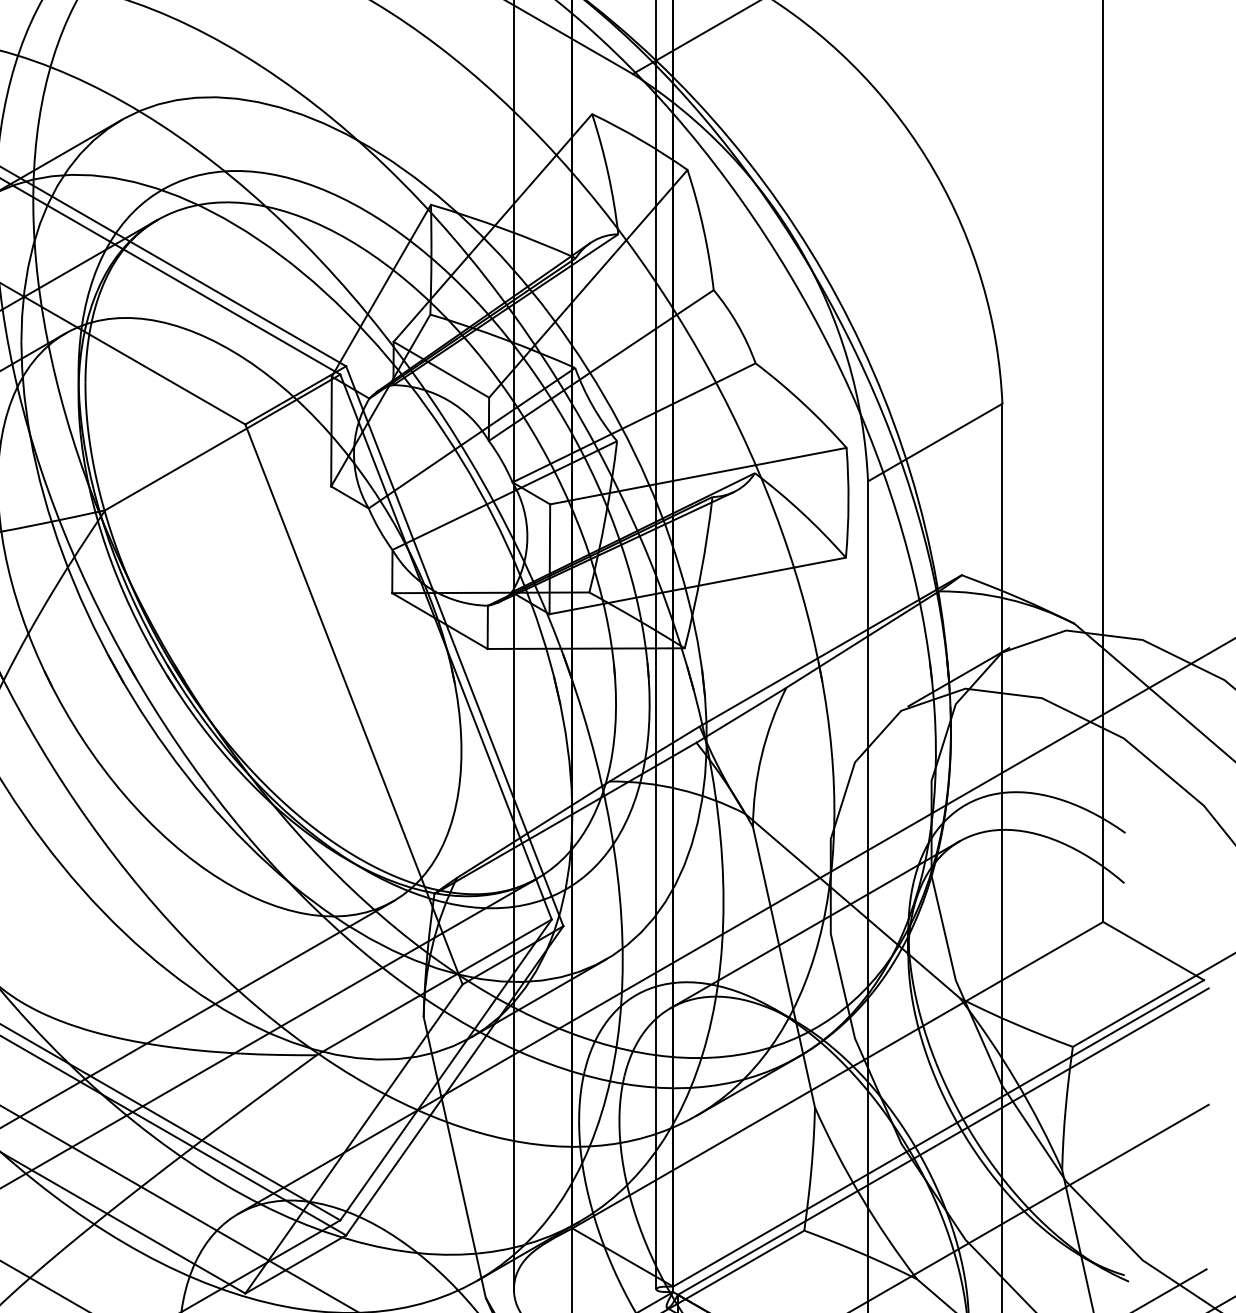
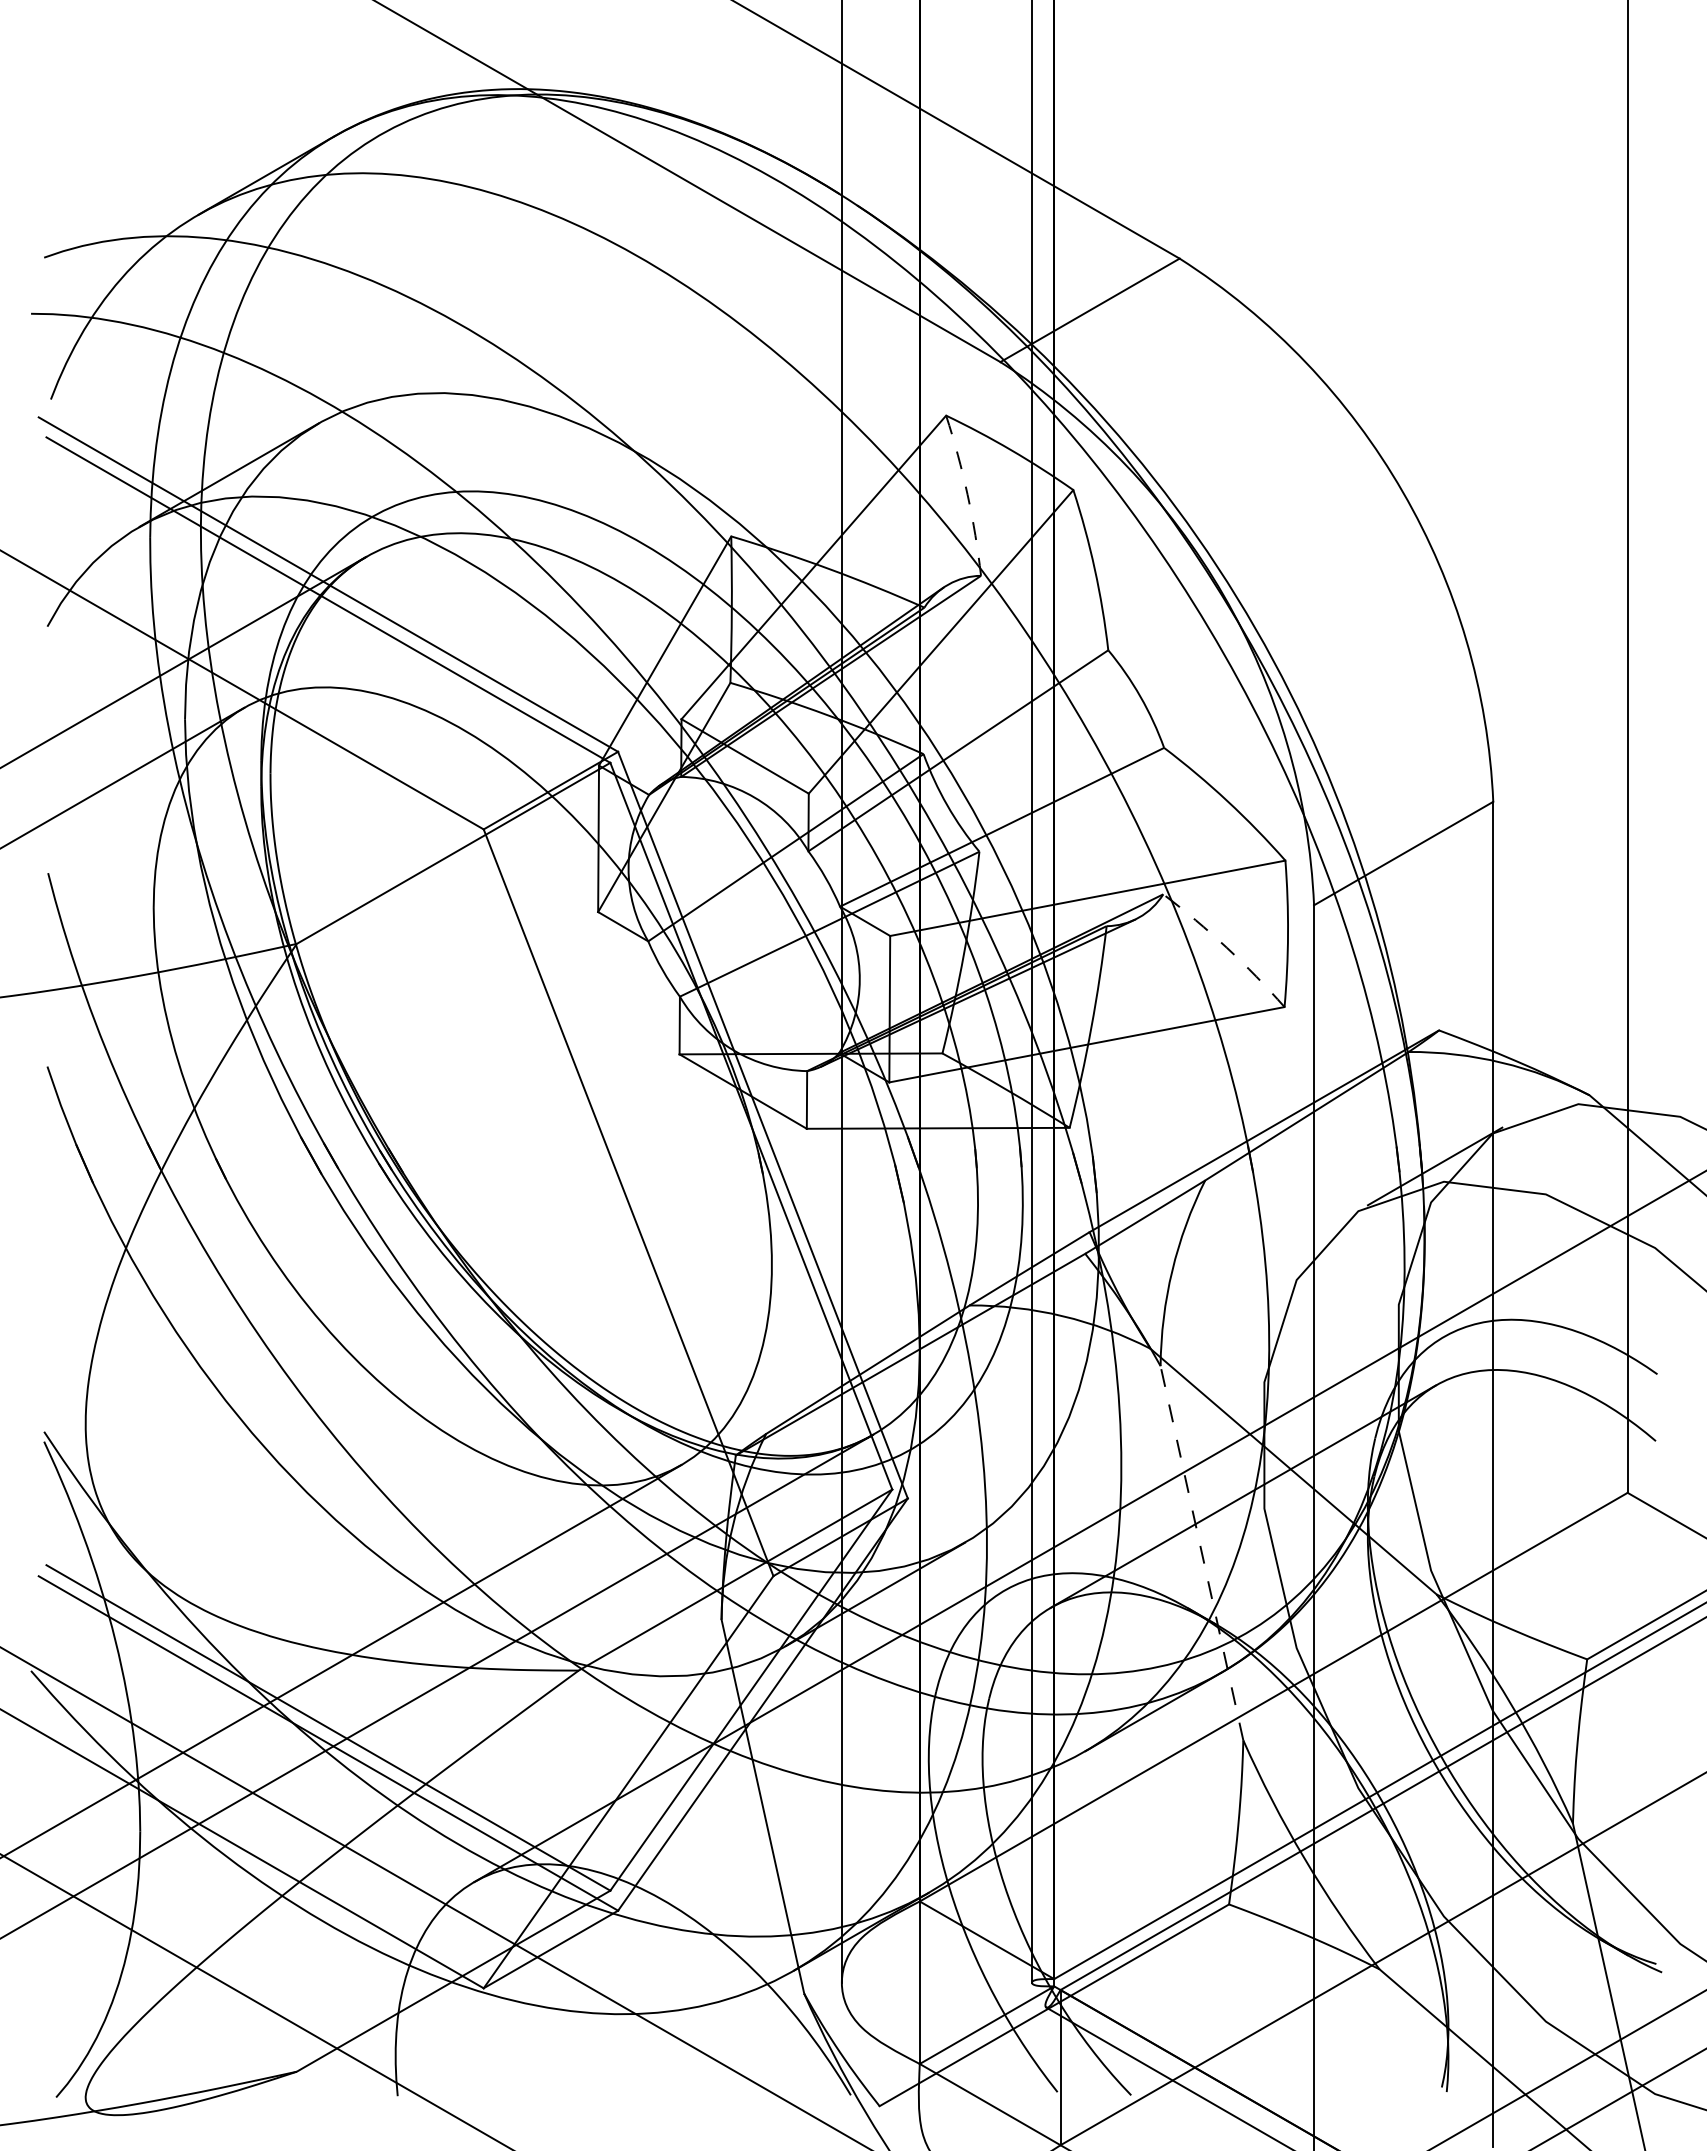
arc: (608, 173) -> (967, 494), solid -> dashed
arc: (802, 513) -> (1226, 947), solid -> dashed
line: (783, 967) -> (1201, 1553), solid -> dashed

